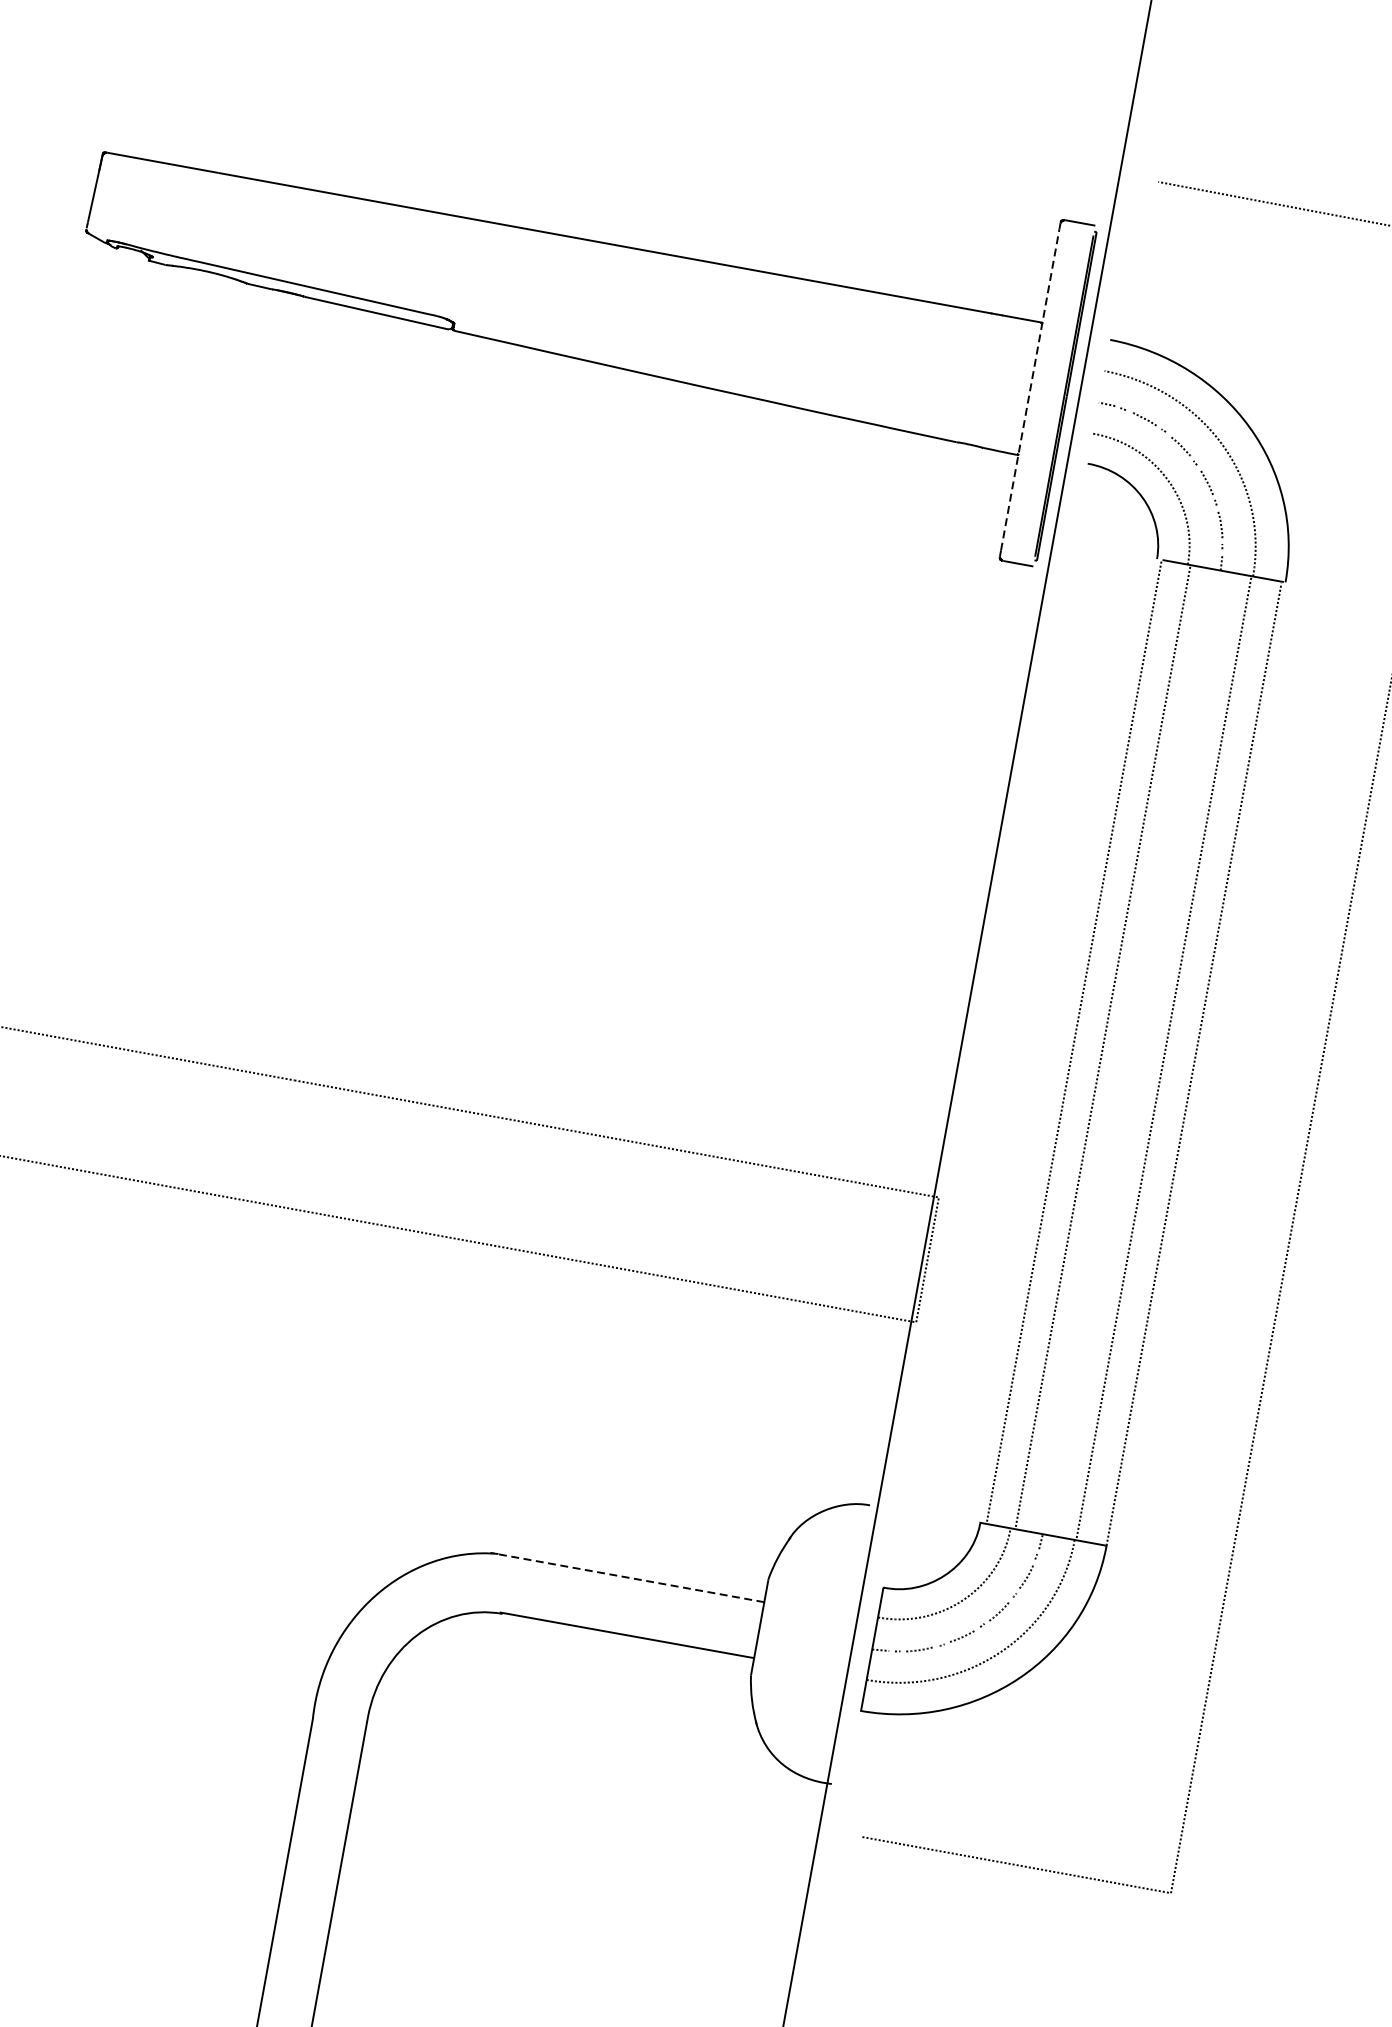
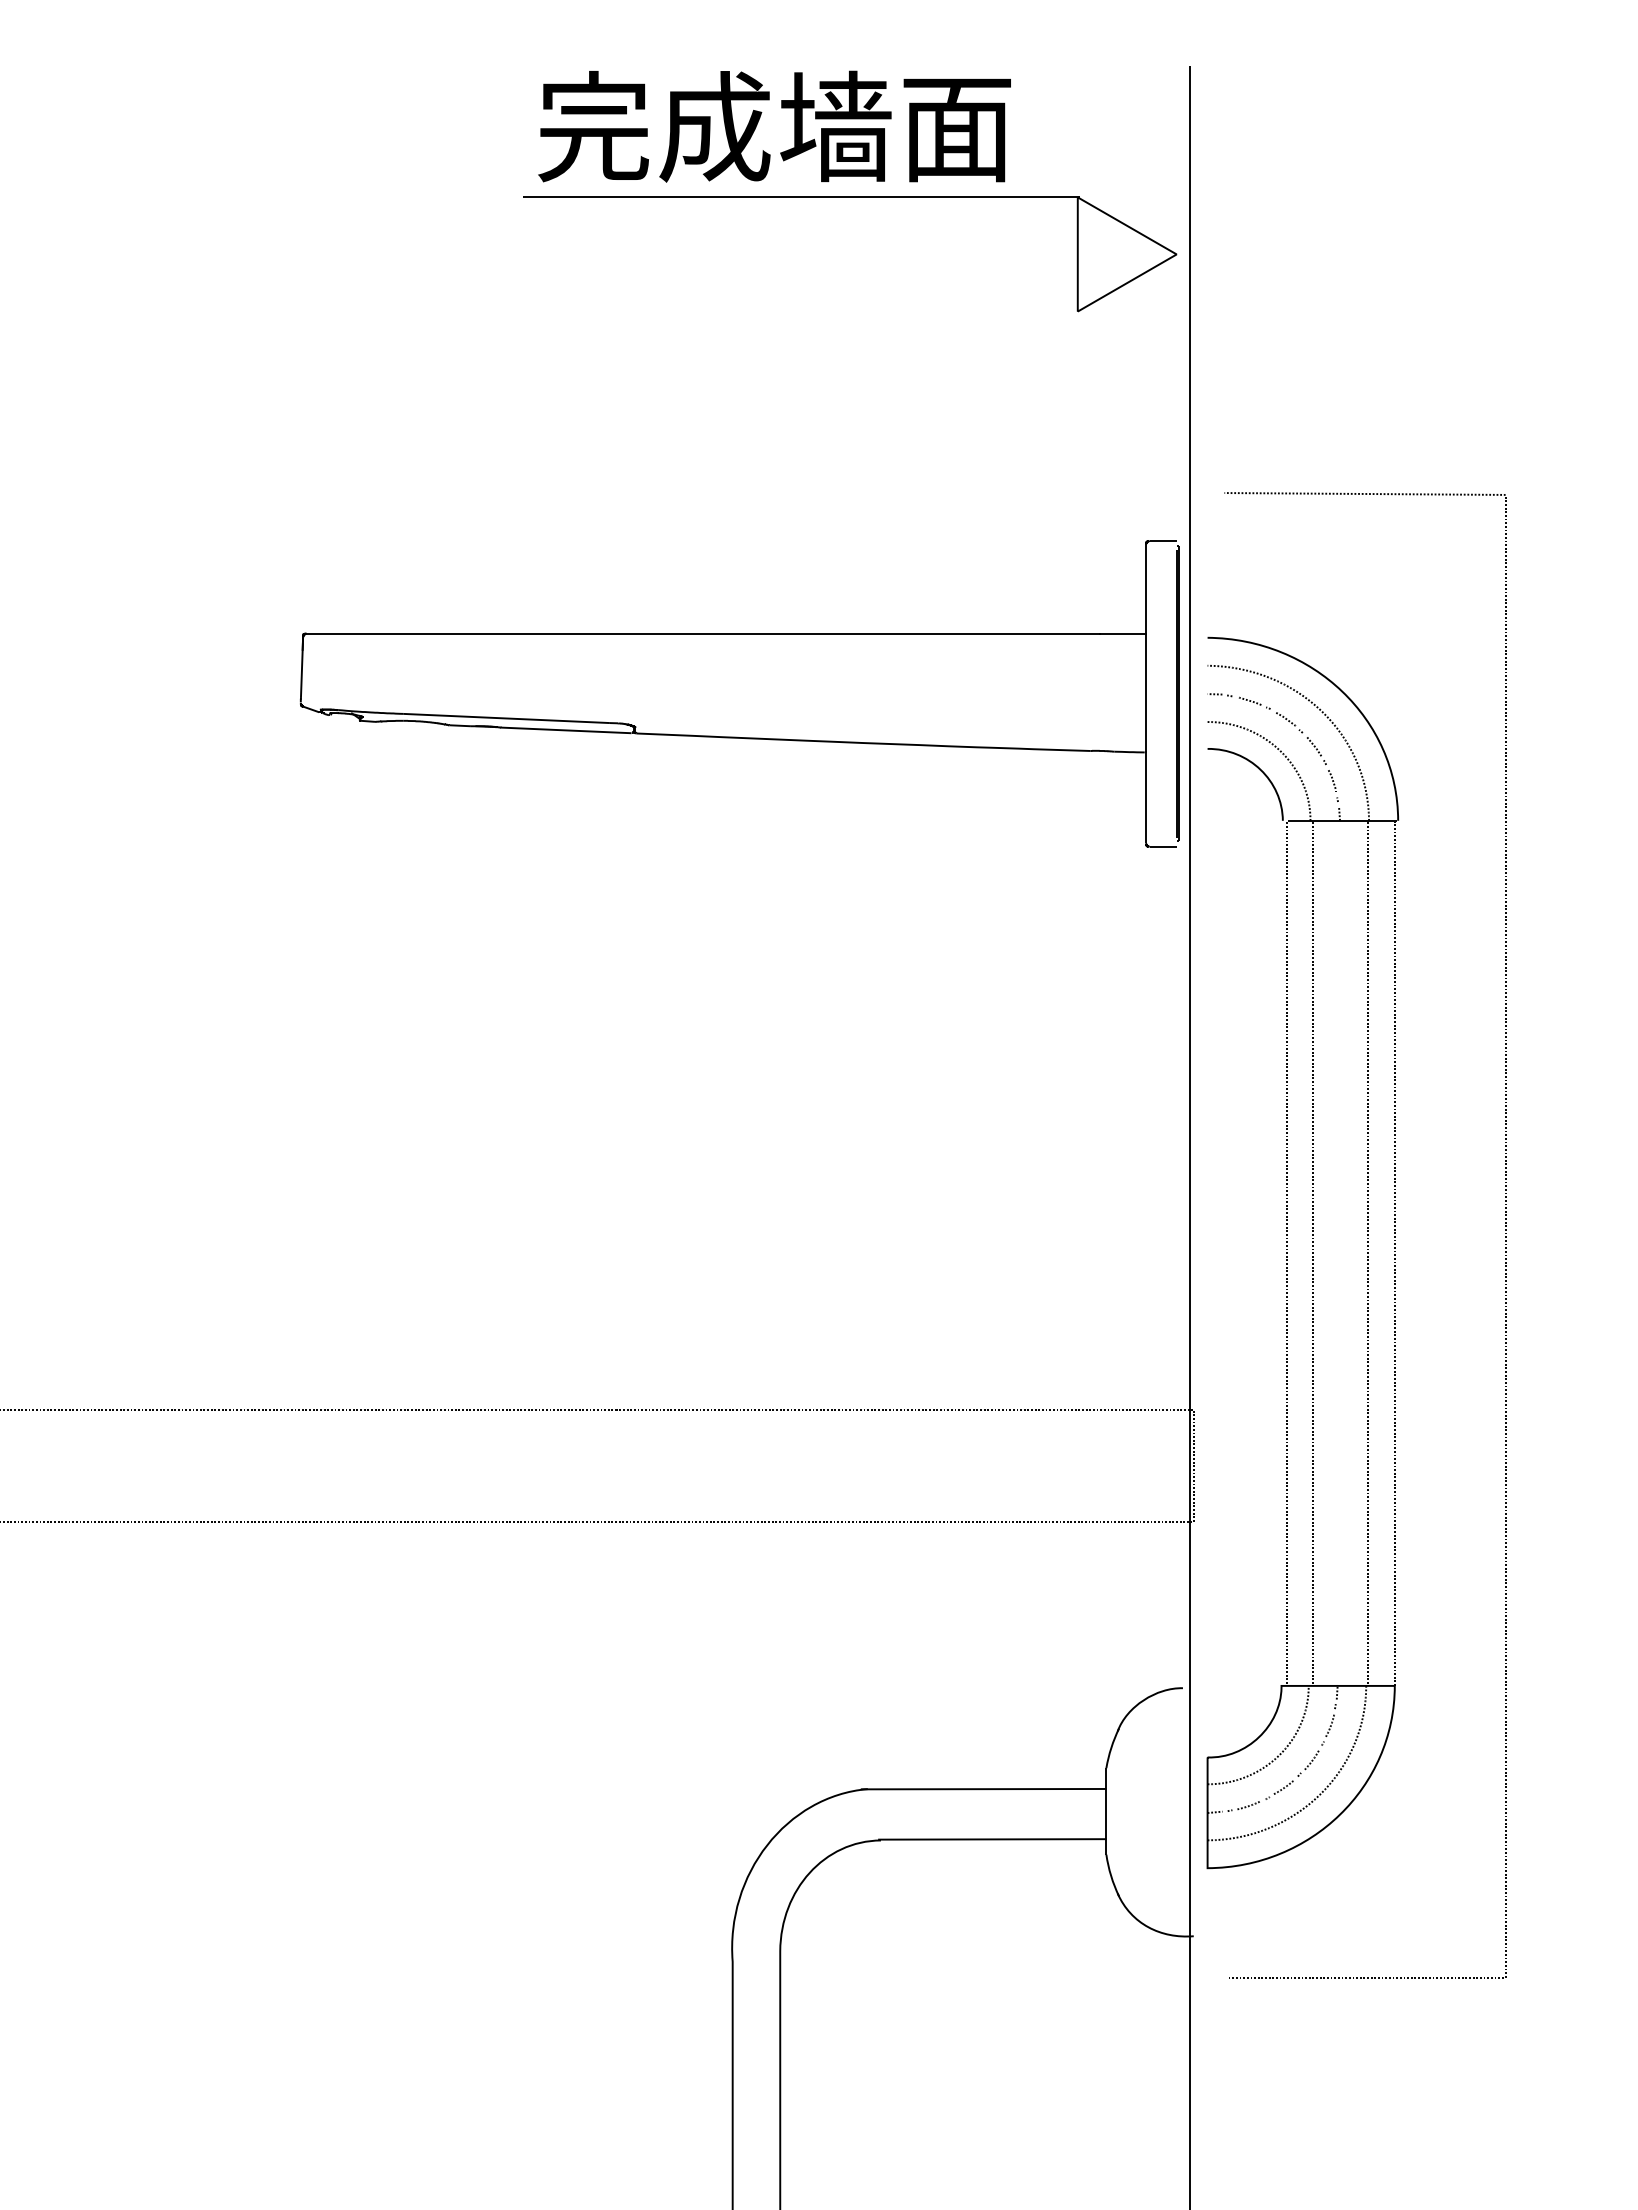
line: (1029, 389) -> (1145, 693), dashed -> solid
line: (627, 1577) -> (983, 1789), dashed -> solid

